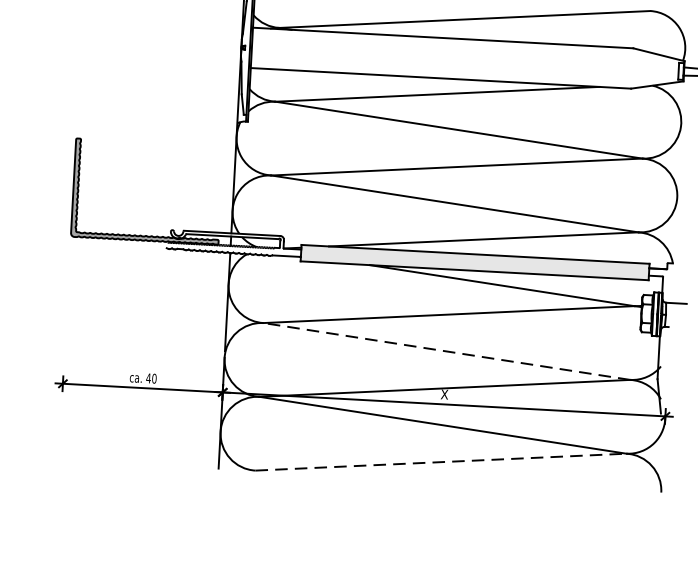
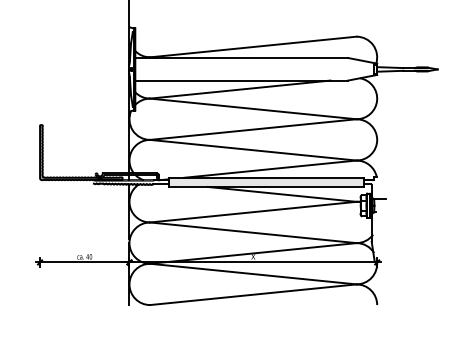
line: (447, 350) -> (253, 232), dashed -> solid
line: (441, 461) -> (253, 294), dashed -> solid

